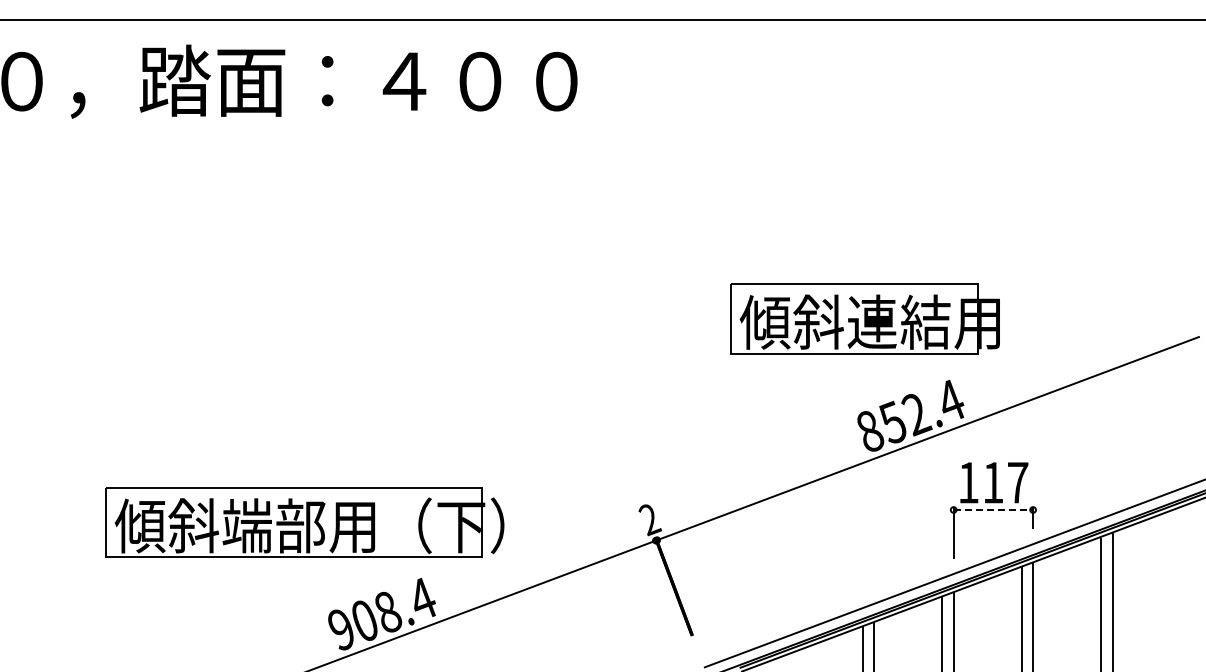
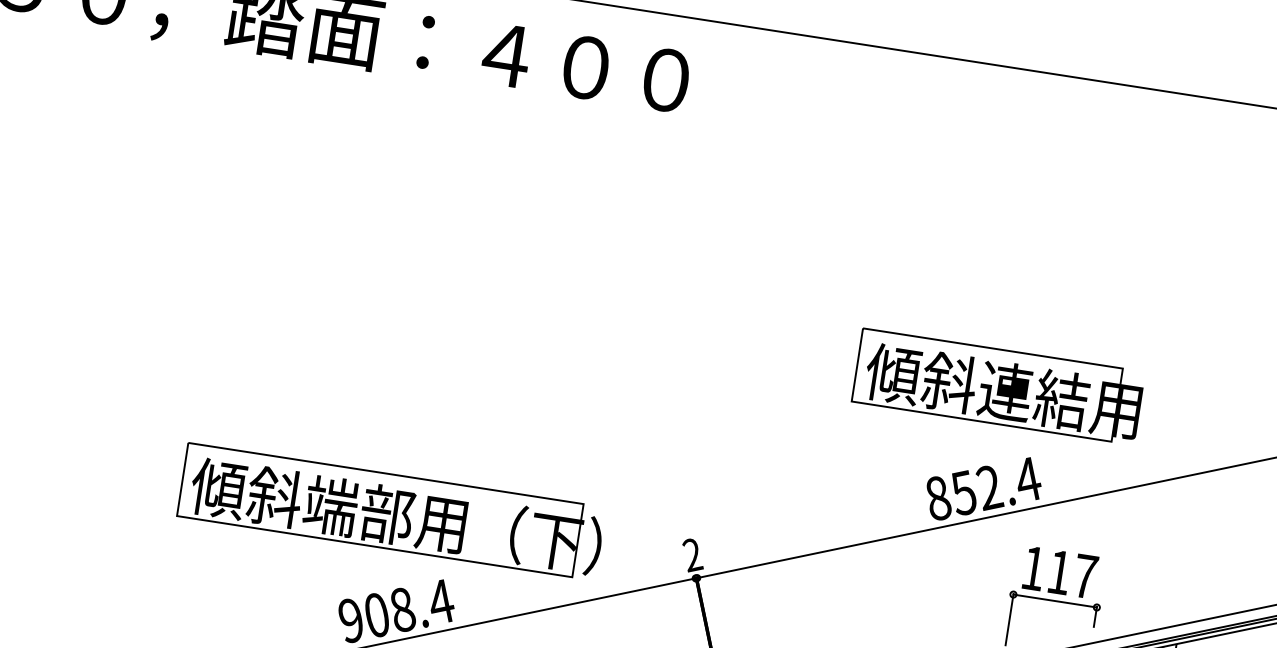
part: (864, 318) -> (998, 386), moved
line: (993, 509) -> (1055, 600), dashed -> solid
part: (304, 522) -> (391, 511), moved

